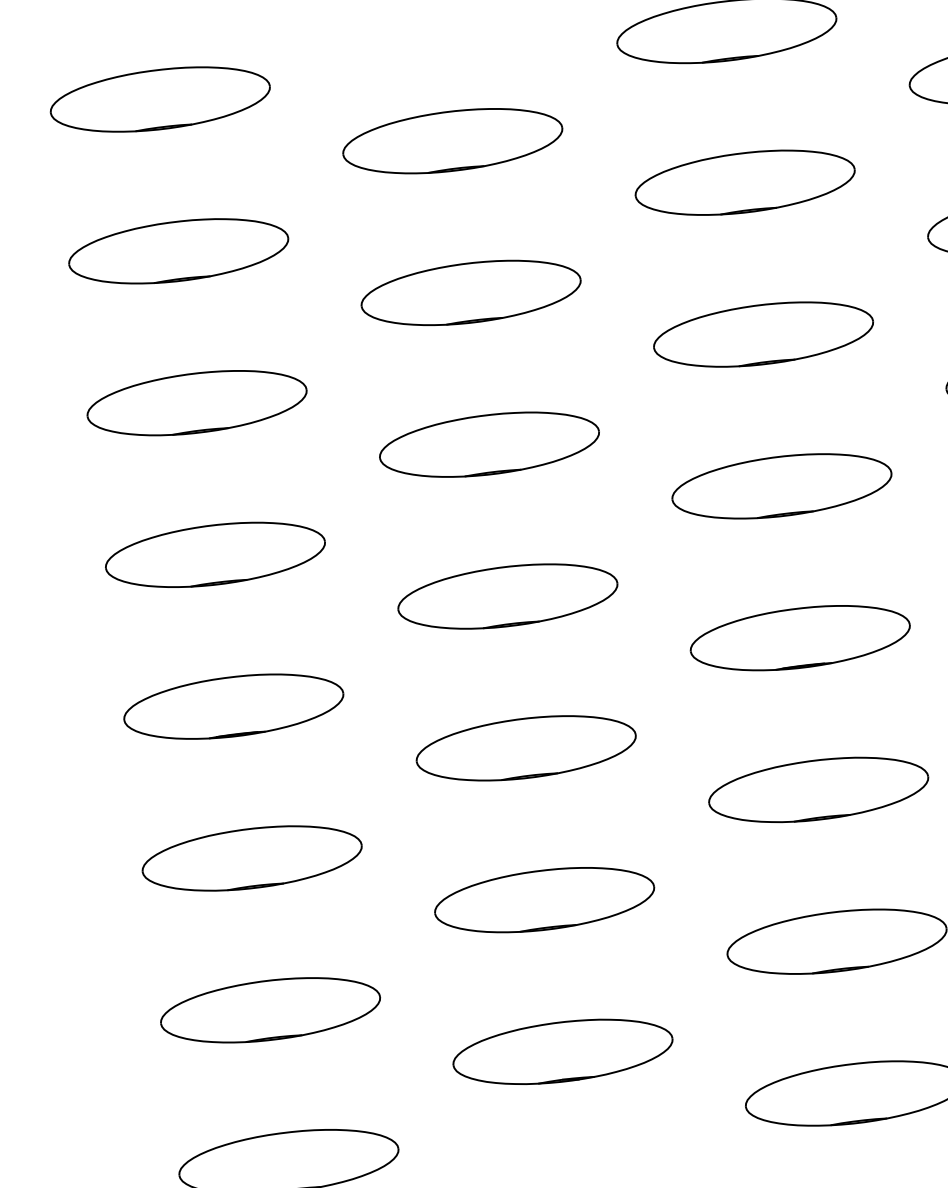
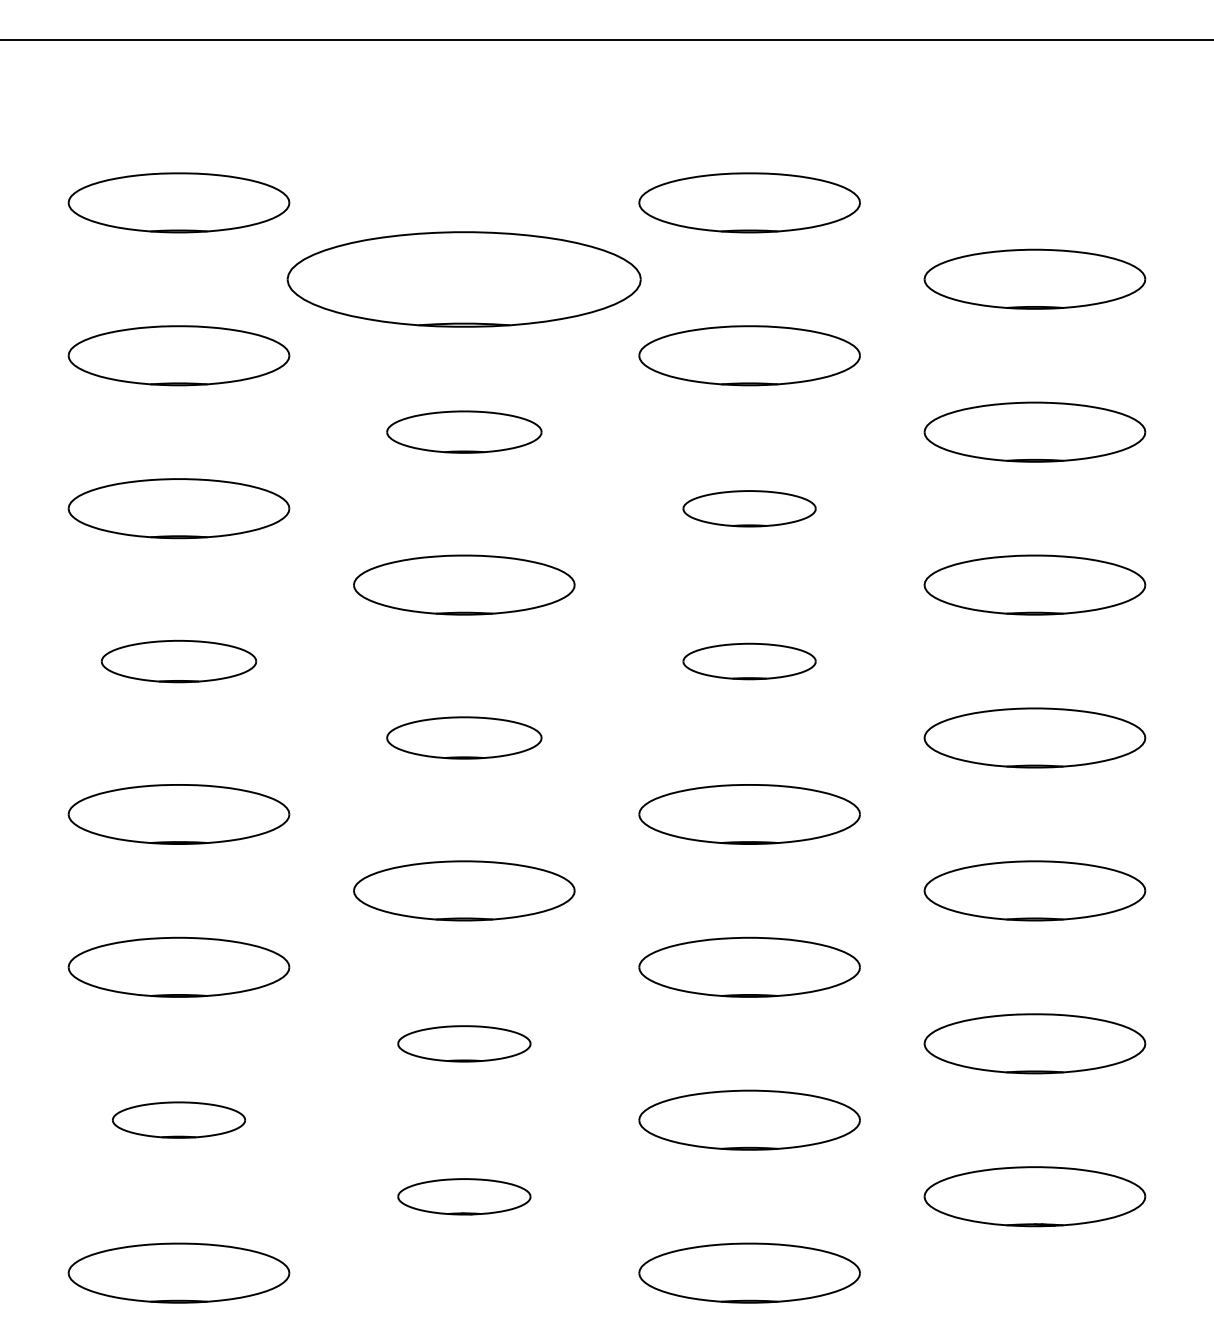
part: (452, 140) -> (464, 278), size x1.6
part: (471, 292) -> (464, 431), size x0.7
part: (763, 334) -> (749, 508), size x0.6
part: (781, 486) -> (749, 661), size x0.6
part: (214, 554) -> (178, 661), size x0.7
part: (507, 596) -> (464, 737), size x0.7
part: (544, 899) -> (464, 1043), size x0.6
part: (269, 1009) -> (178, 1119), size x0.6
part: (563, 1051) -> (464, 1196), size x0.6

